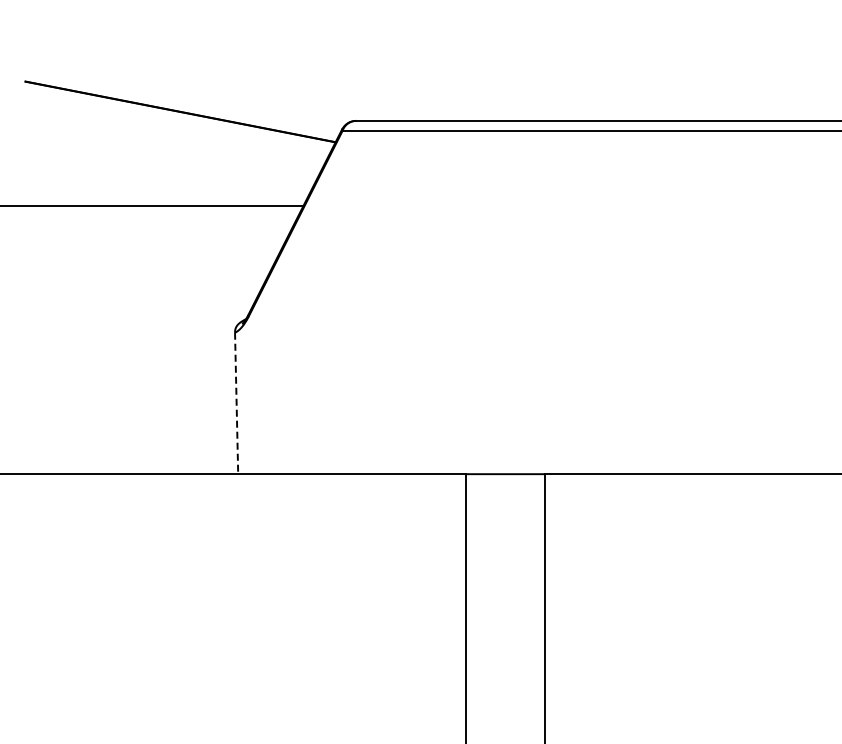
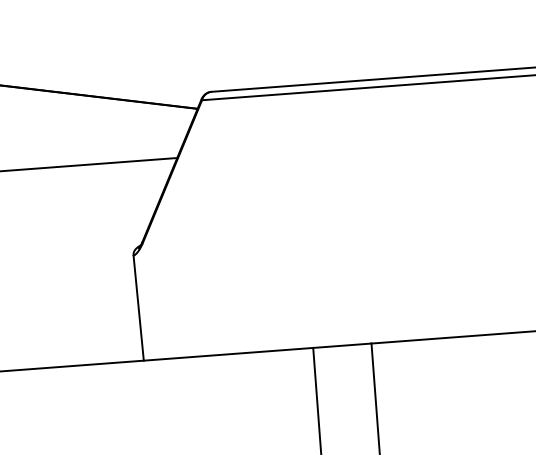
line: (236, 403) -> (138, 308), dashed -> solid

